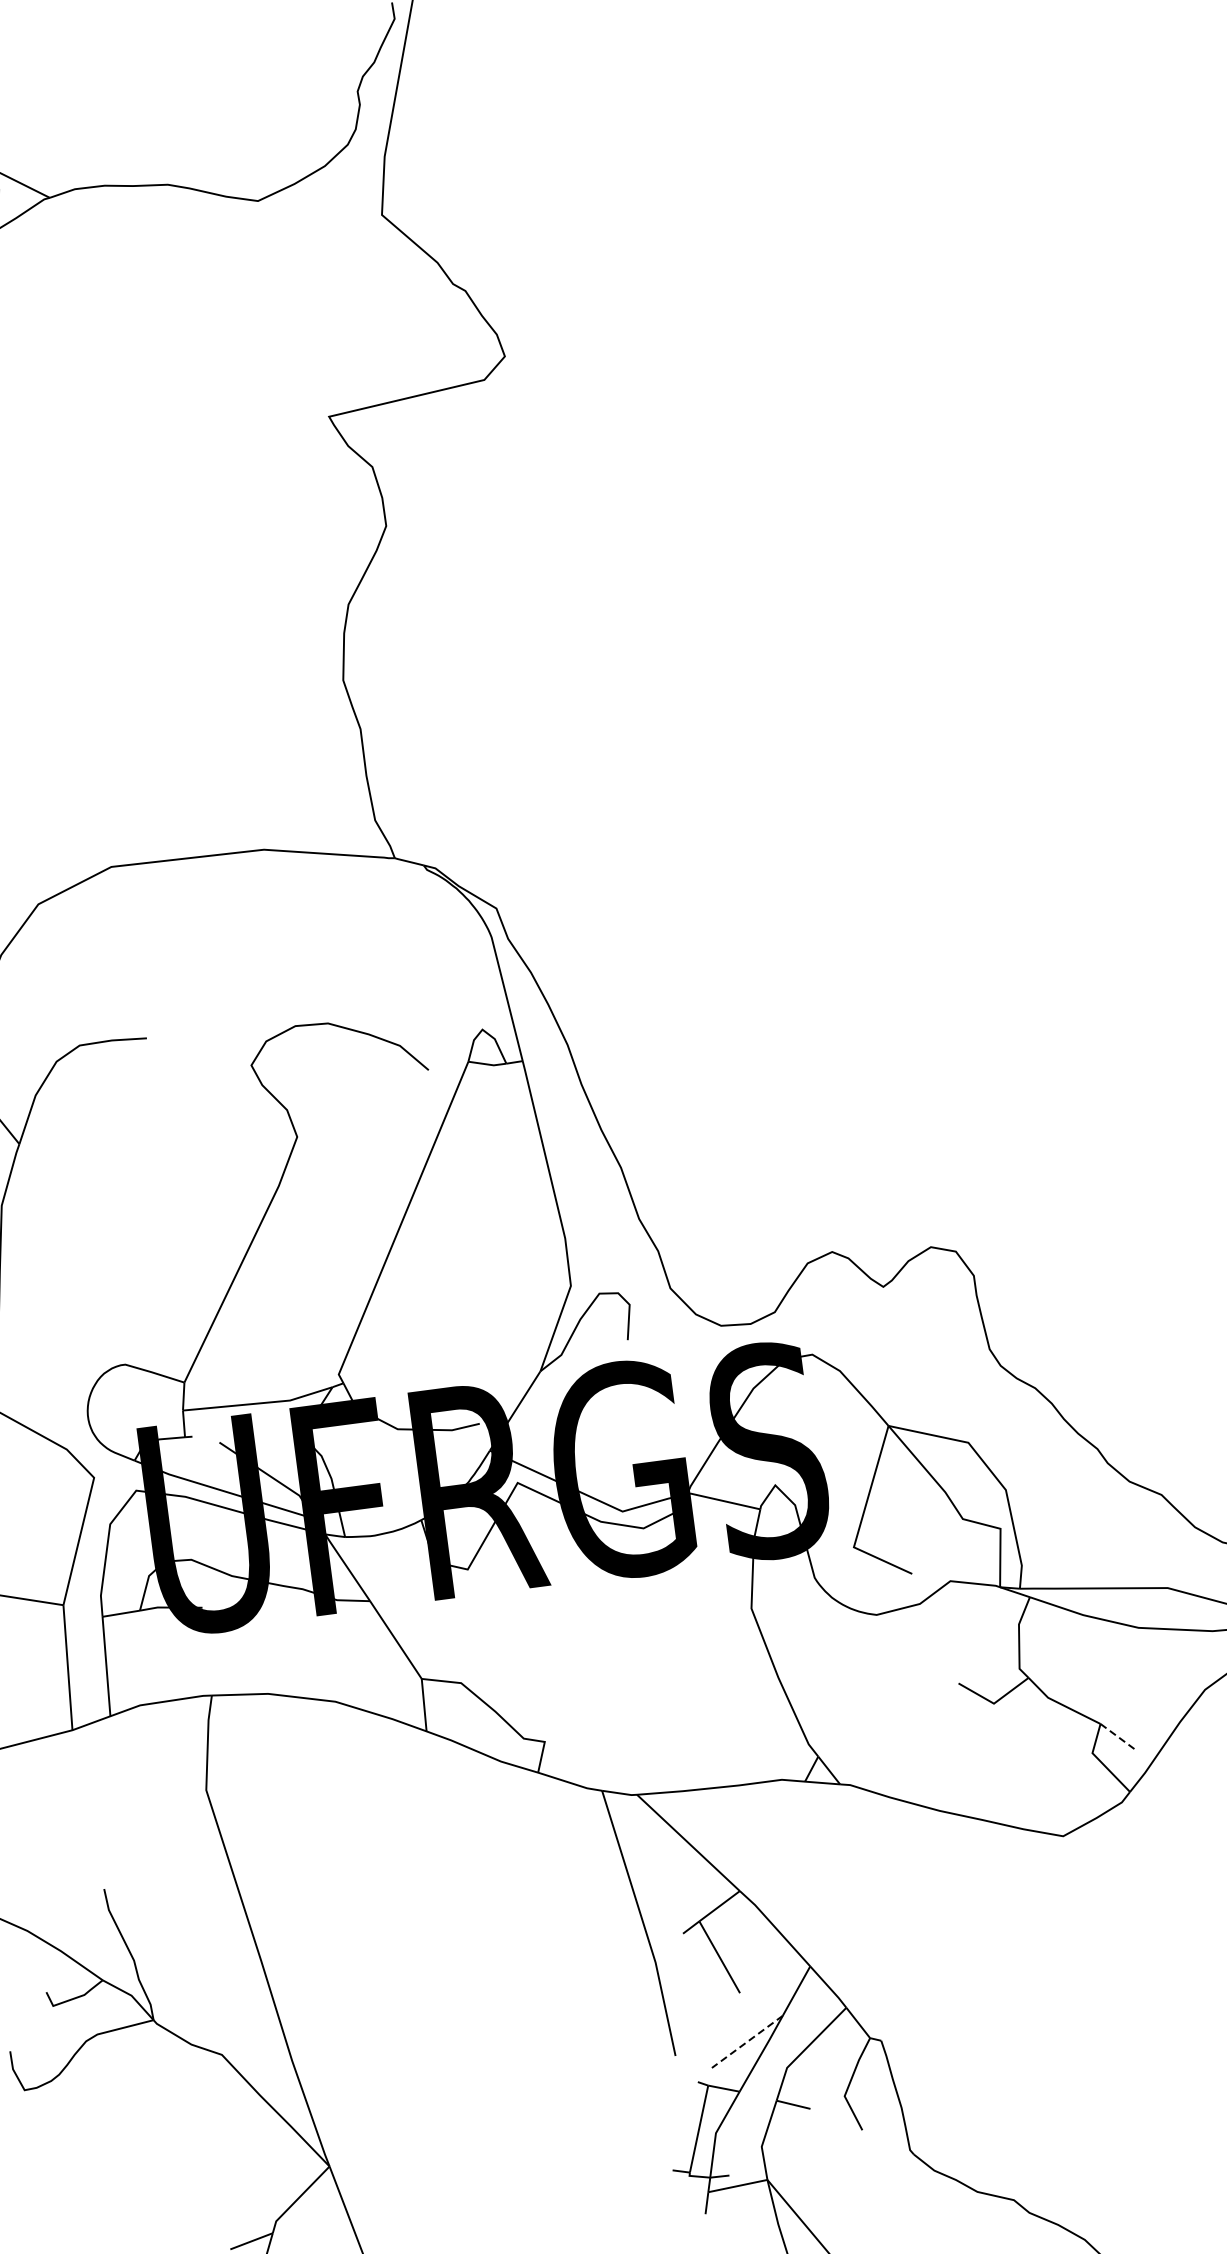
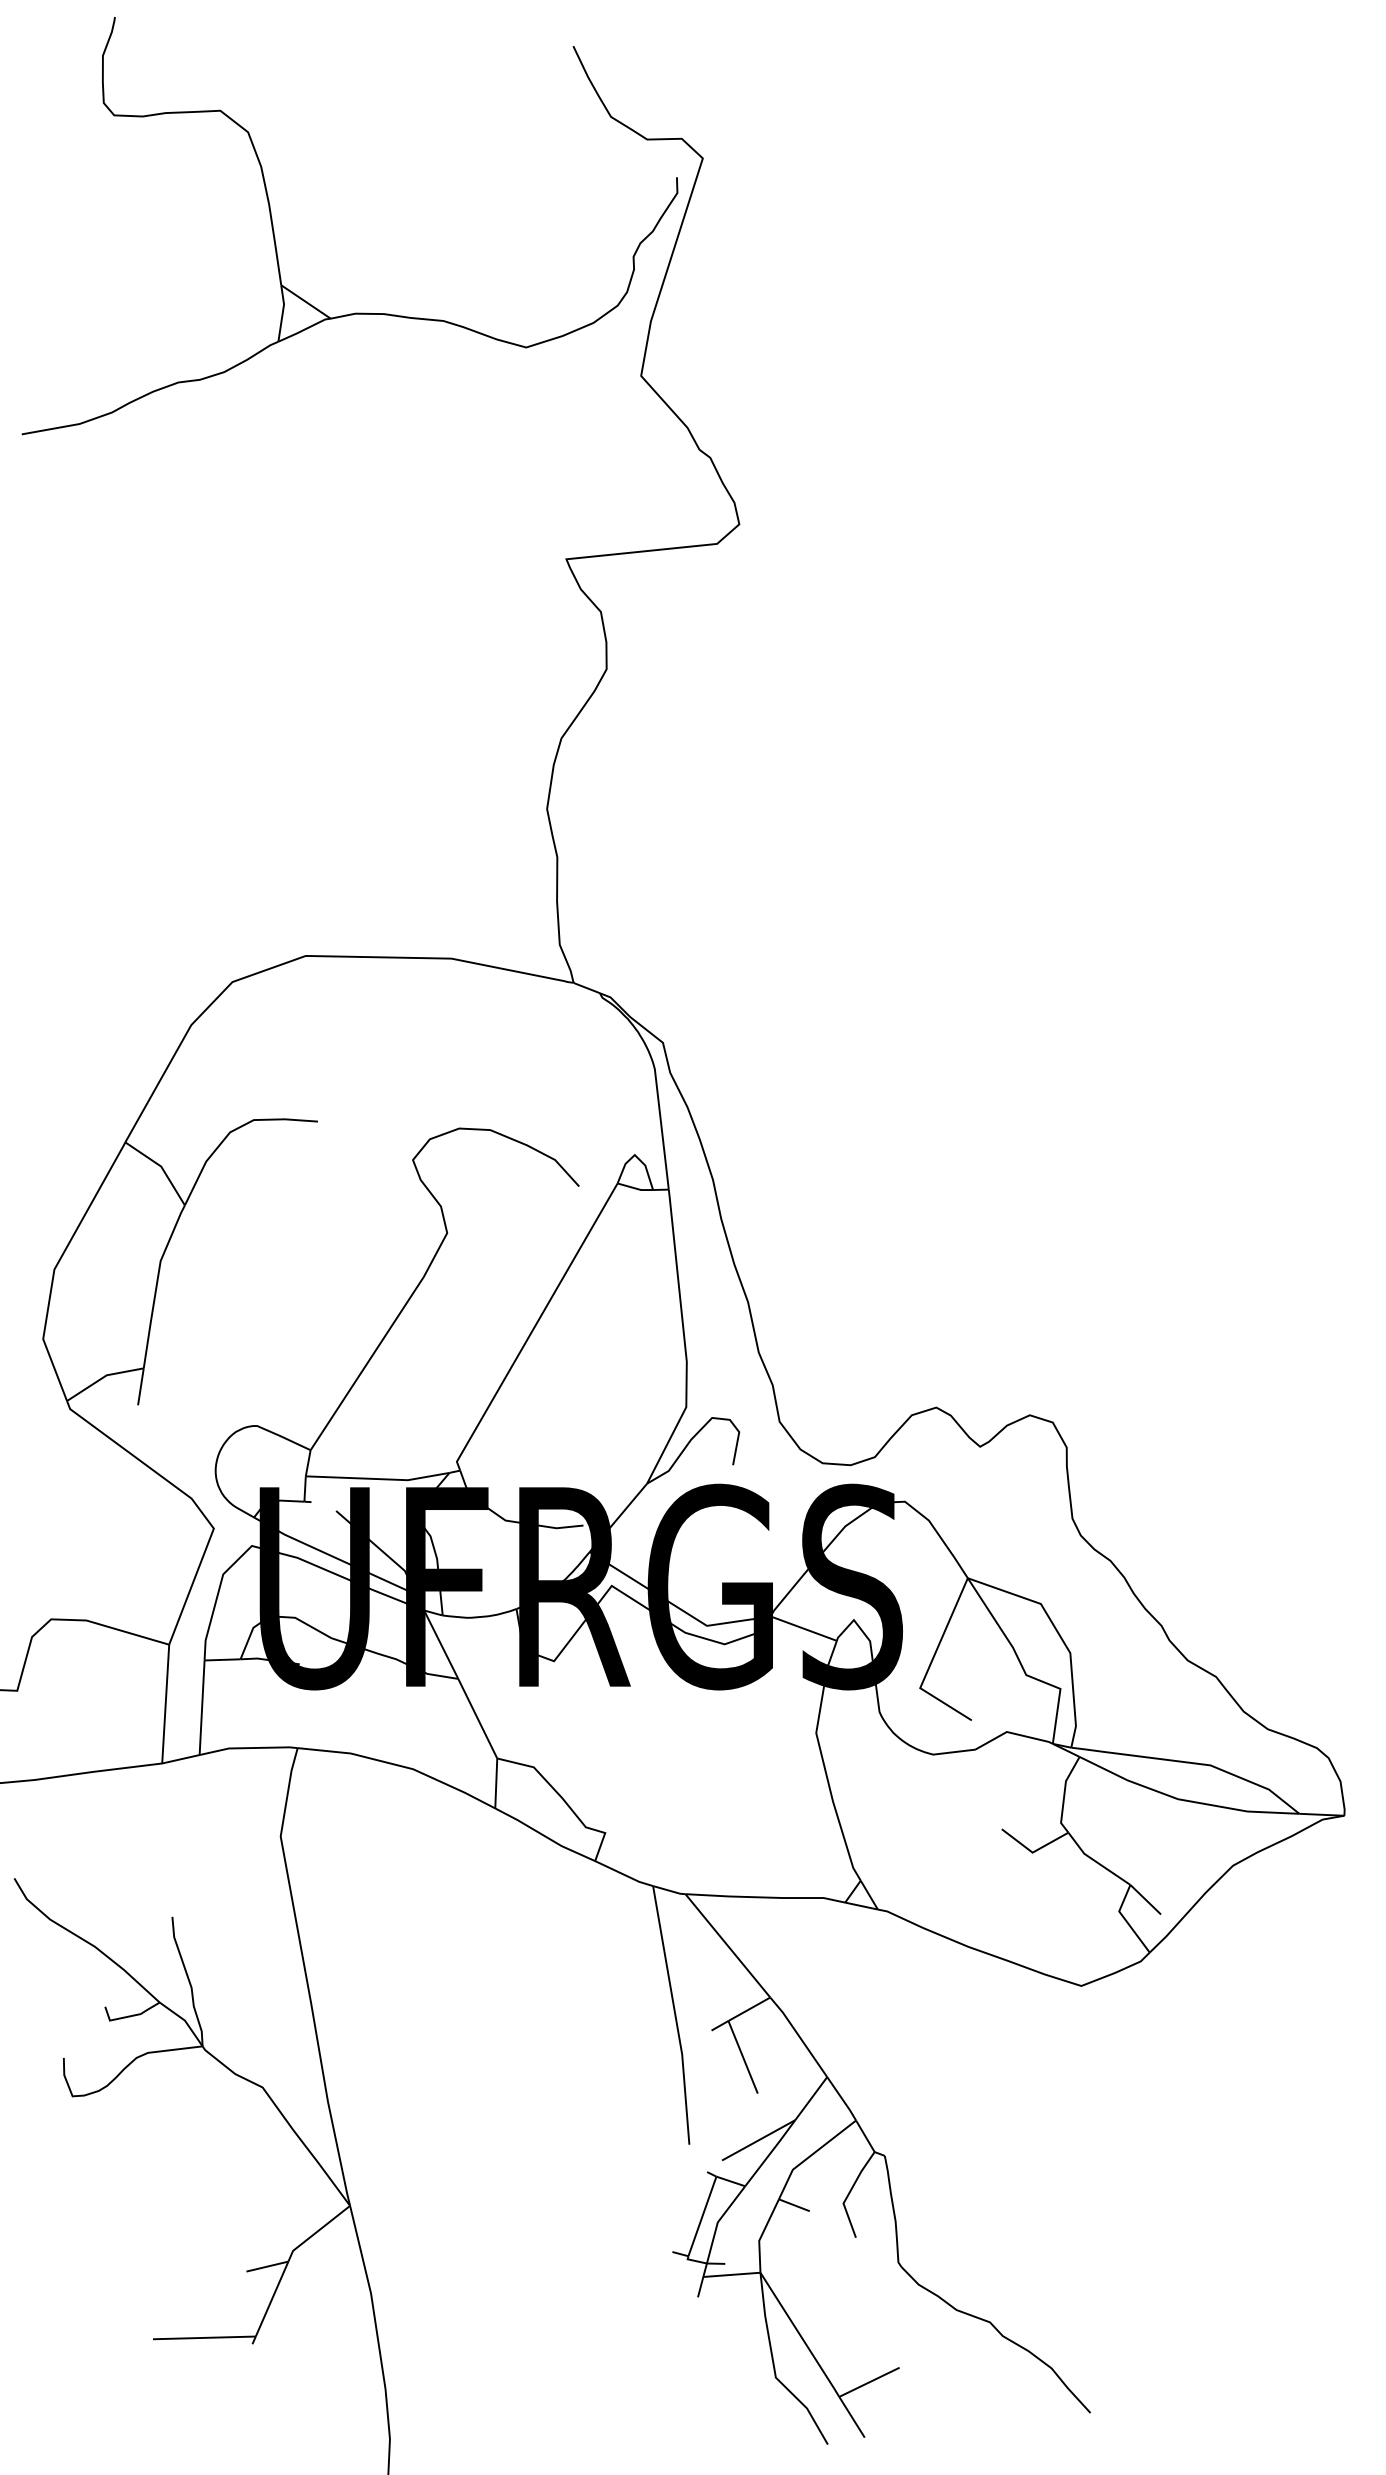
line: (1119, 1737) -> (1146, 1900), dashed -> solid
line: (747, 2042) -> (758, 2140), dashed -> solid

